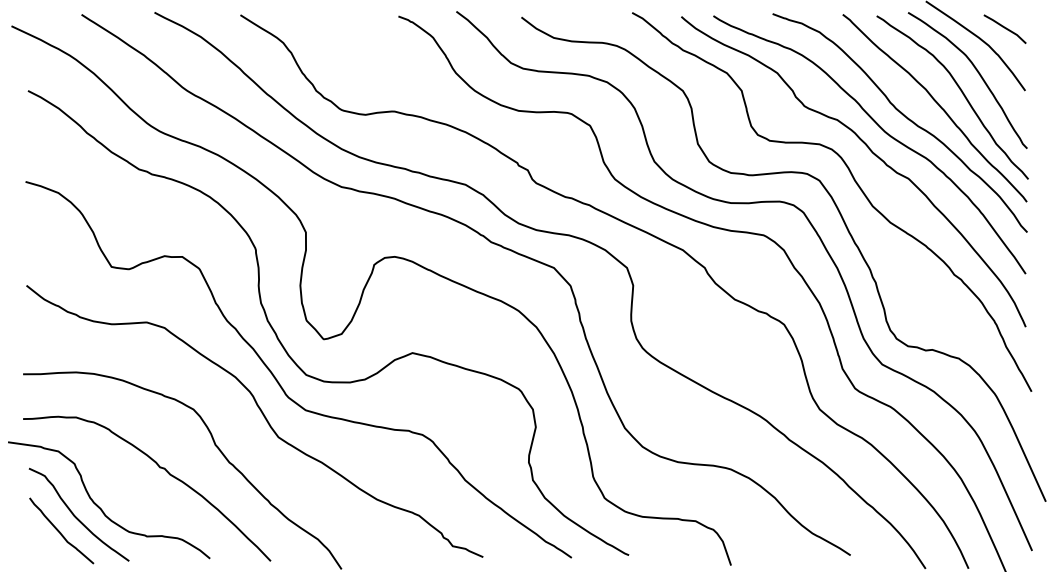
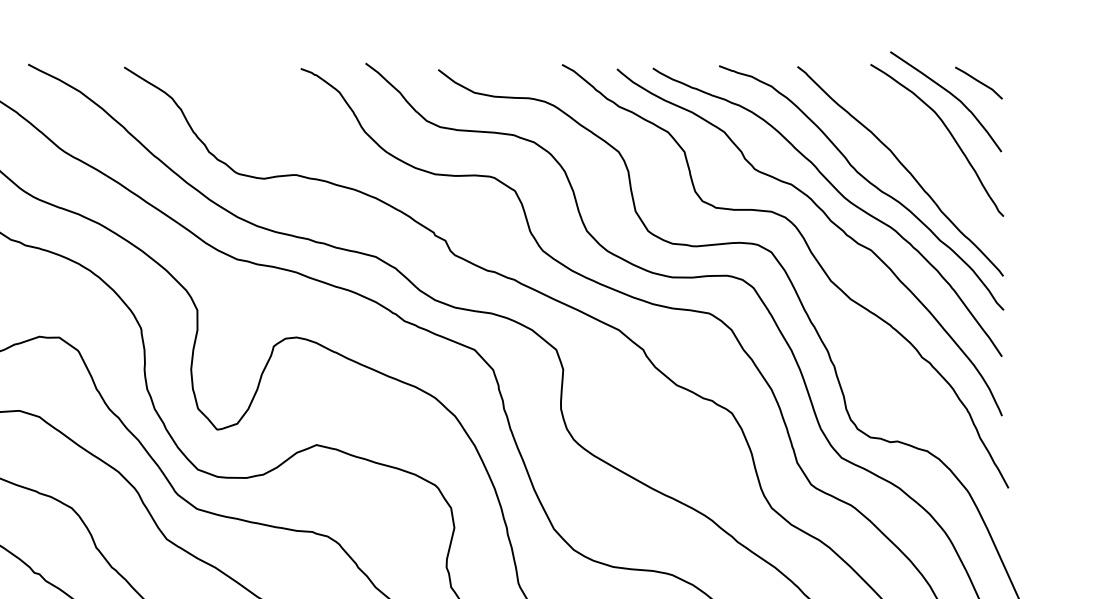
curve: (960, 91) -> (929, 152), removed

